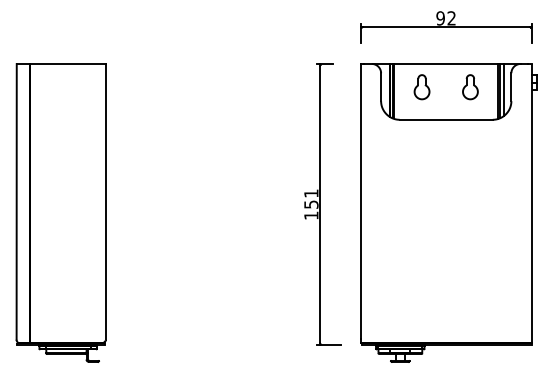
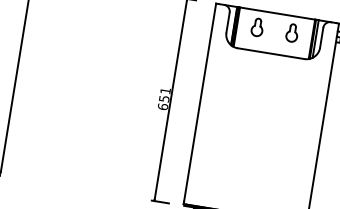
text: (311, 215) -> (163, 106), 151 -> 651

